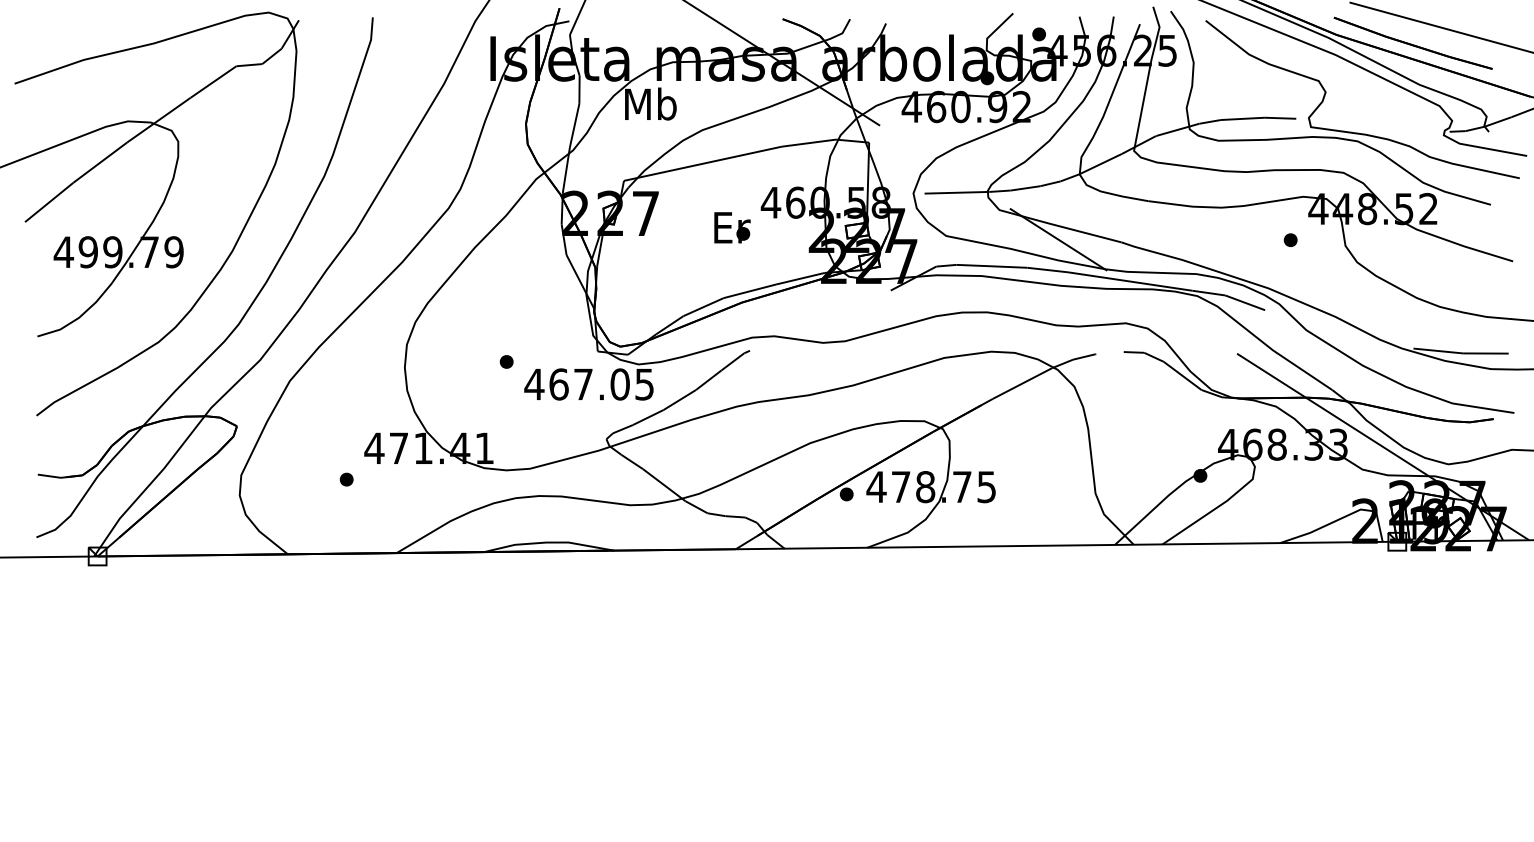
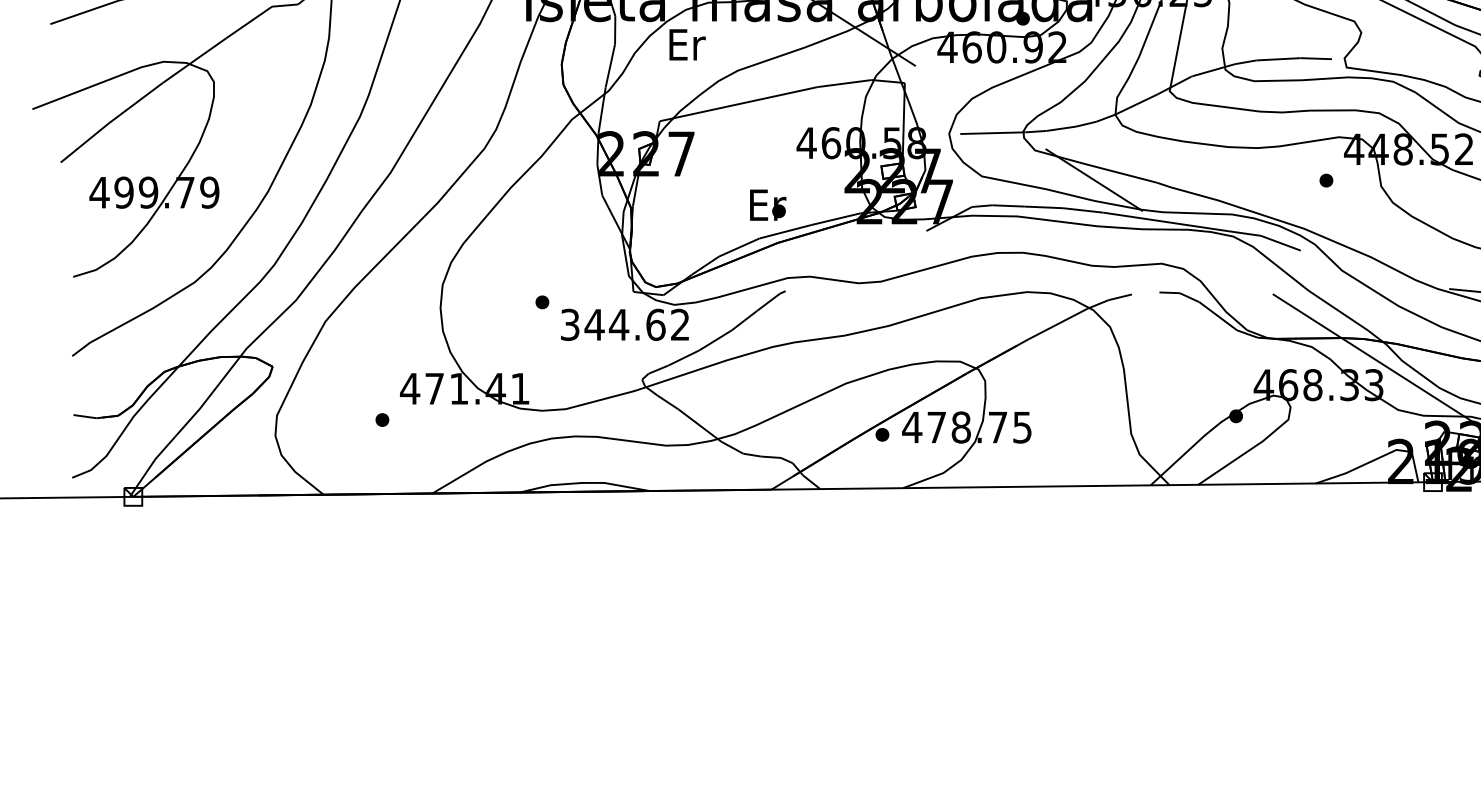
text: (650, 103) -> (686, 43), Mb -> Er
text: (732, 227) -> (768, 204), moved
text: (588, 384) -> (624, 324), 467.05 -> 344.62

